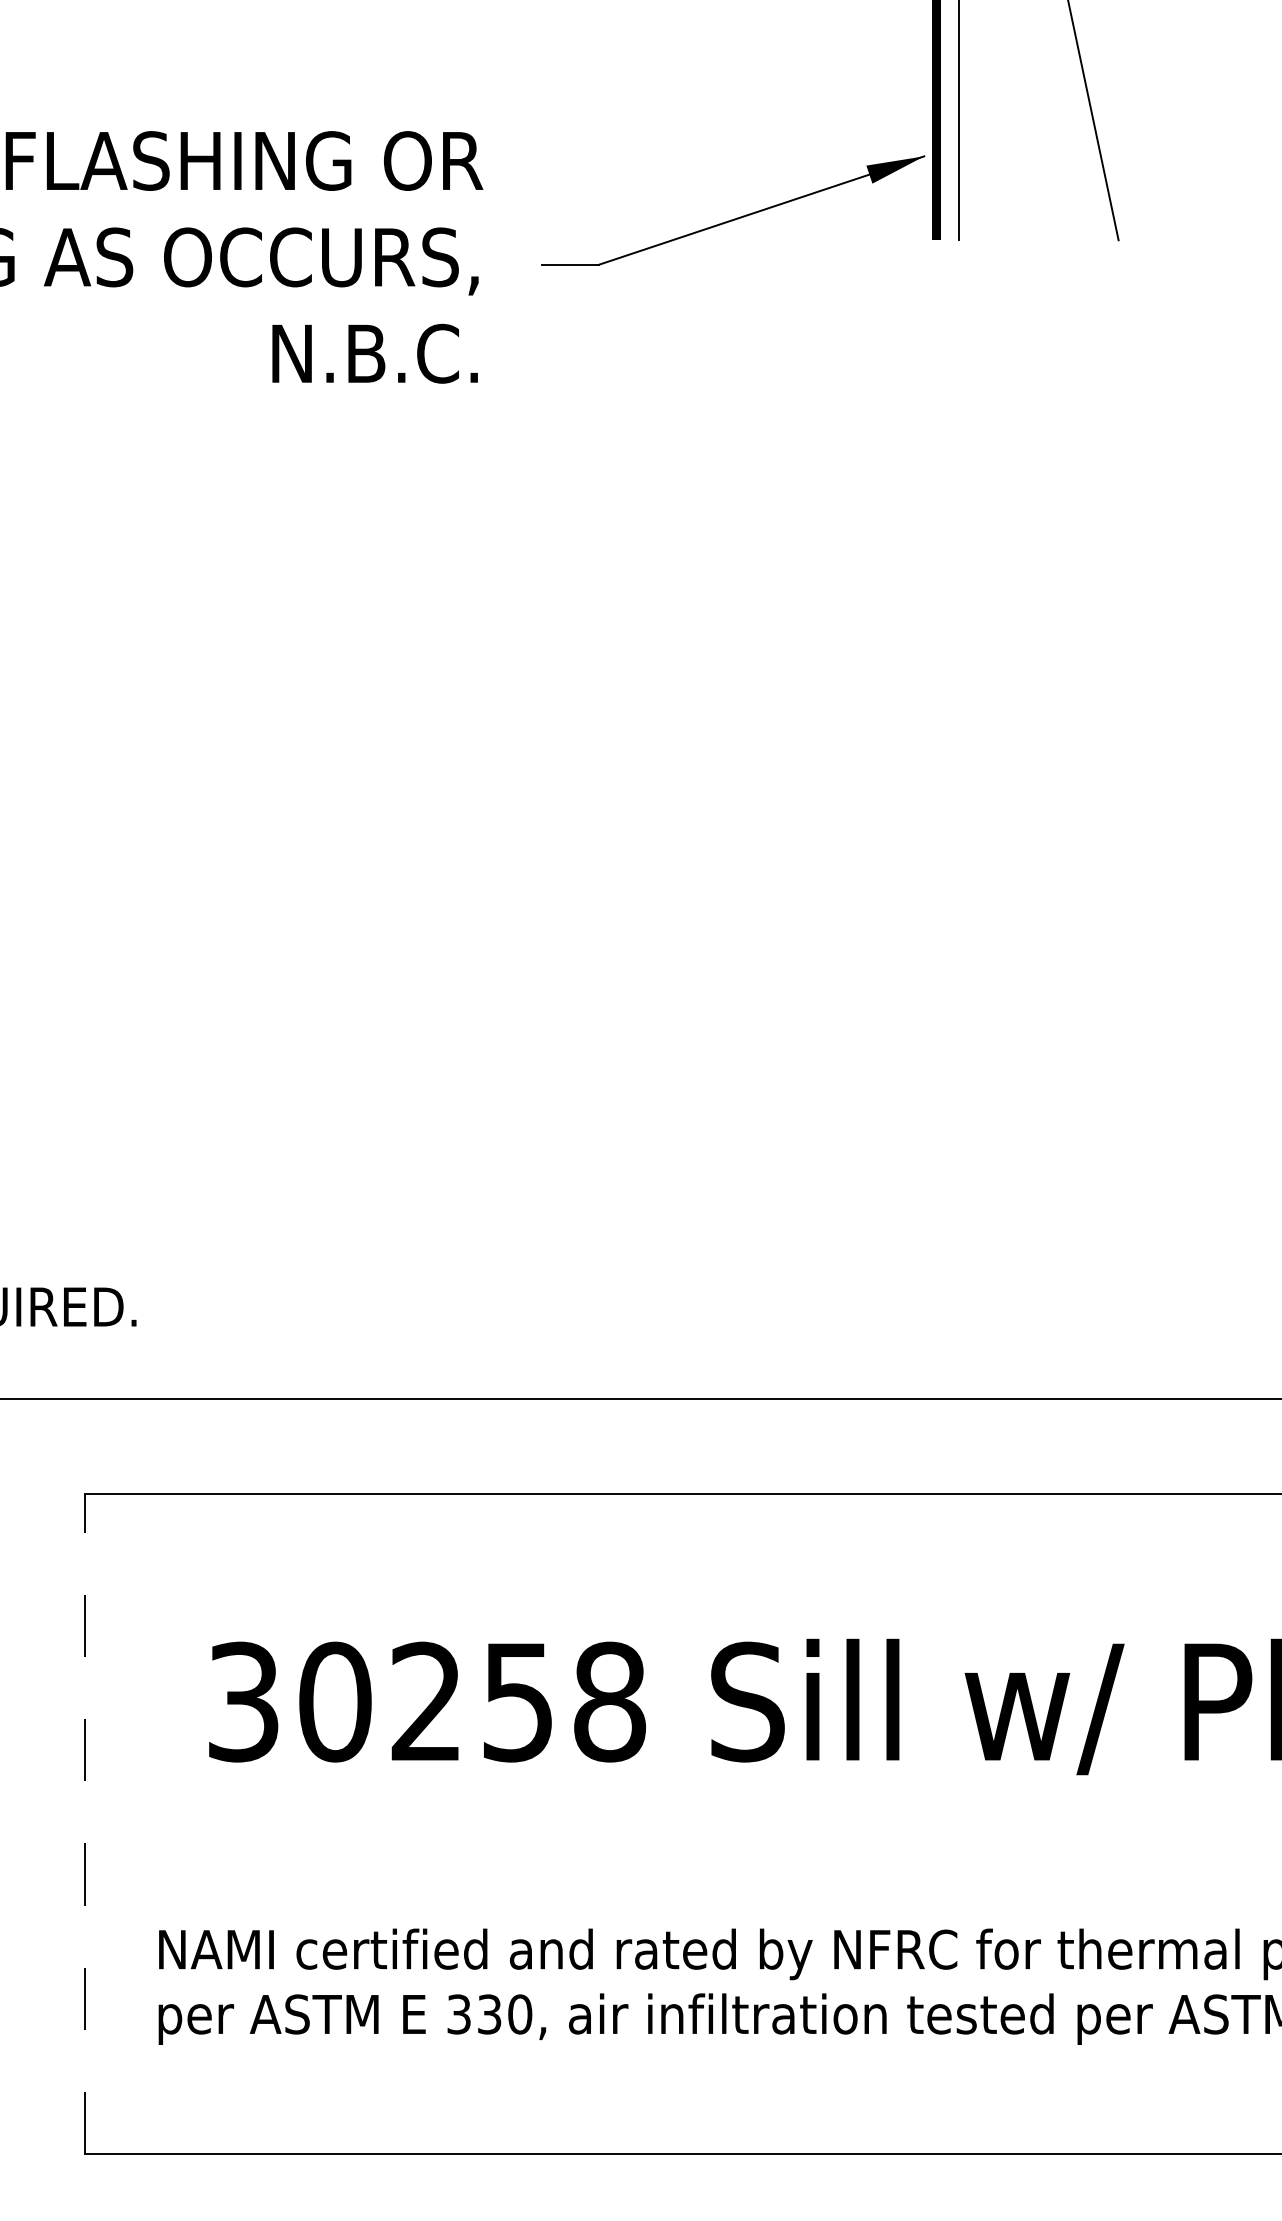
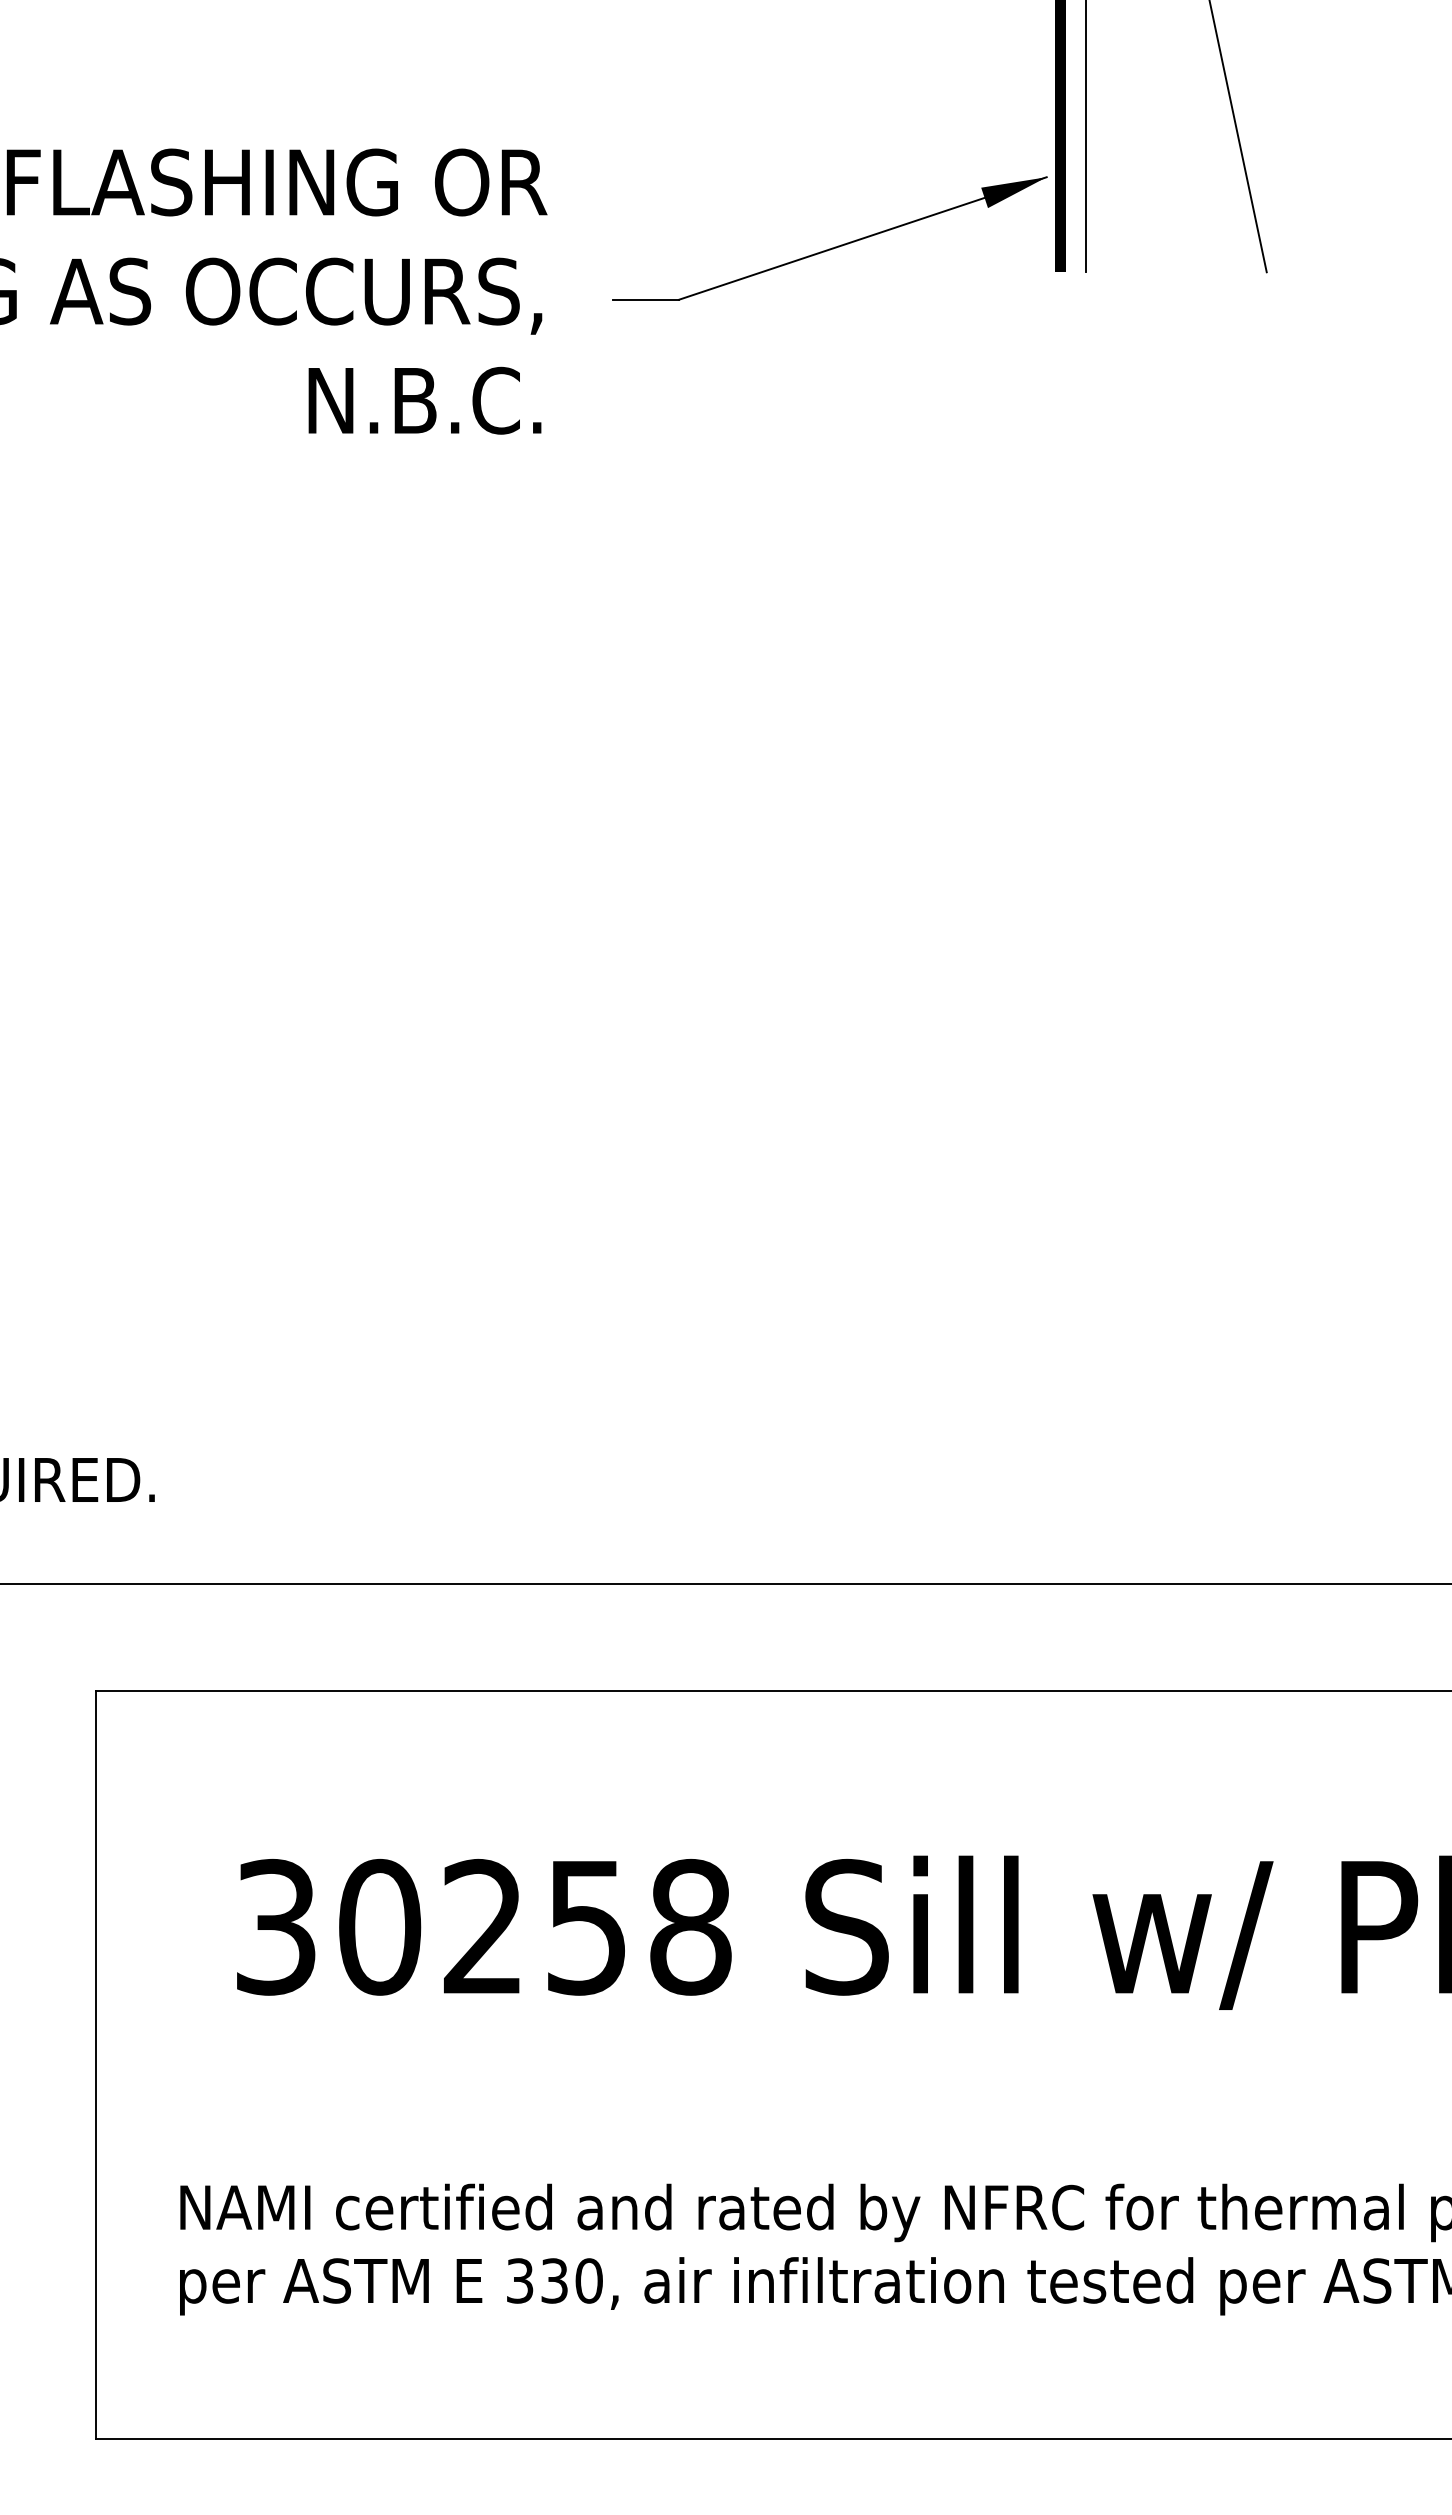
line: (84, 1823) -> (95, 2064), dashed -> solid

